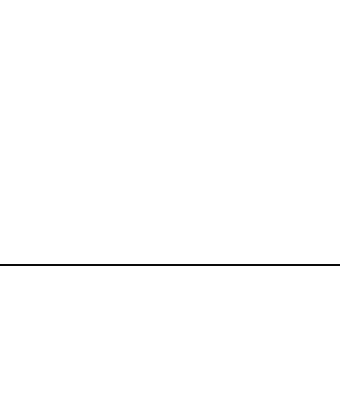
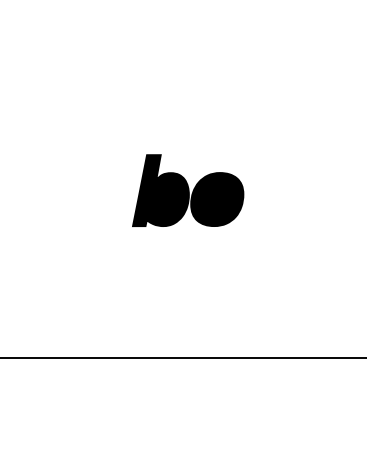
part: (190, 97) -> (188, 190), added

